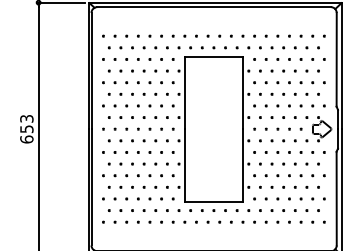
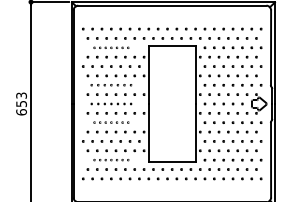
part: (138, 59) -> (111, 47), size x0.6
part: (138, 105) -> (111, 84), size x0.7
part: (138, 128) -> (111, 103), size x0.7
part: (138, 152) -> (111, 122), size x0.6
part: (138, 198) -> (111, 159), size x0.6

